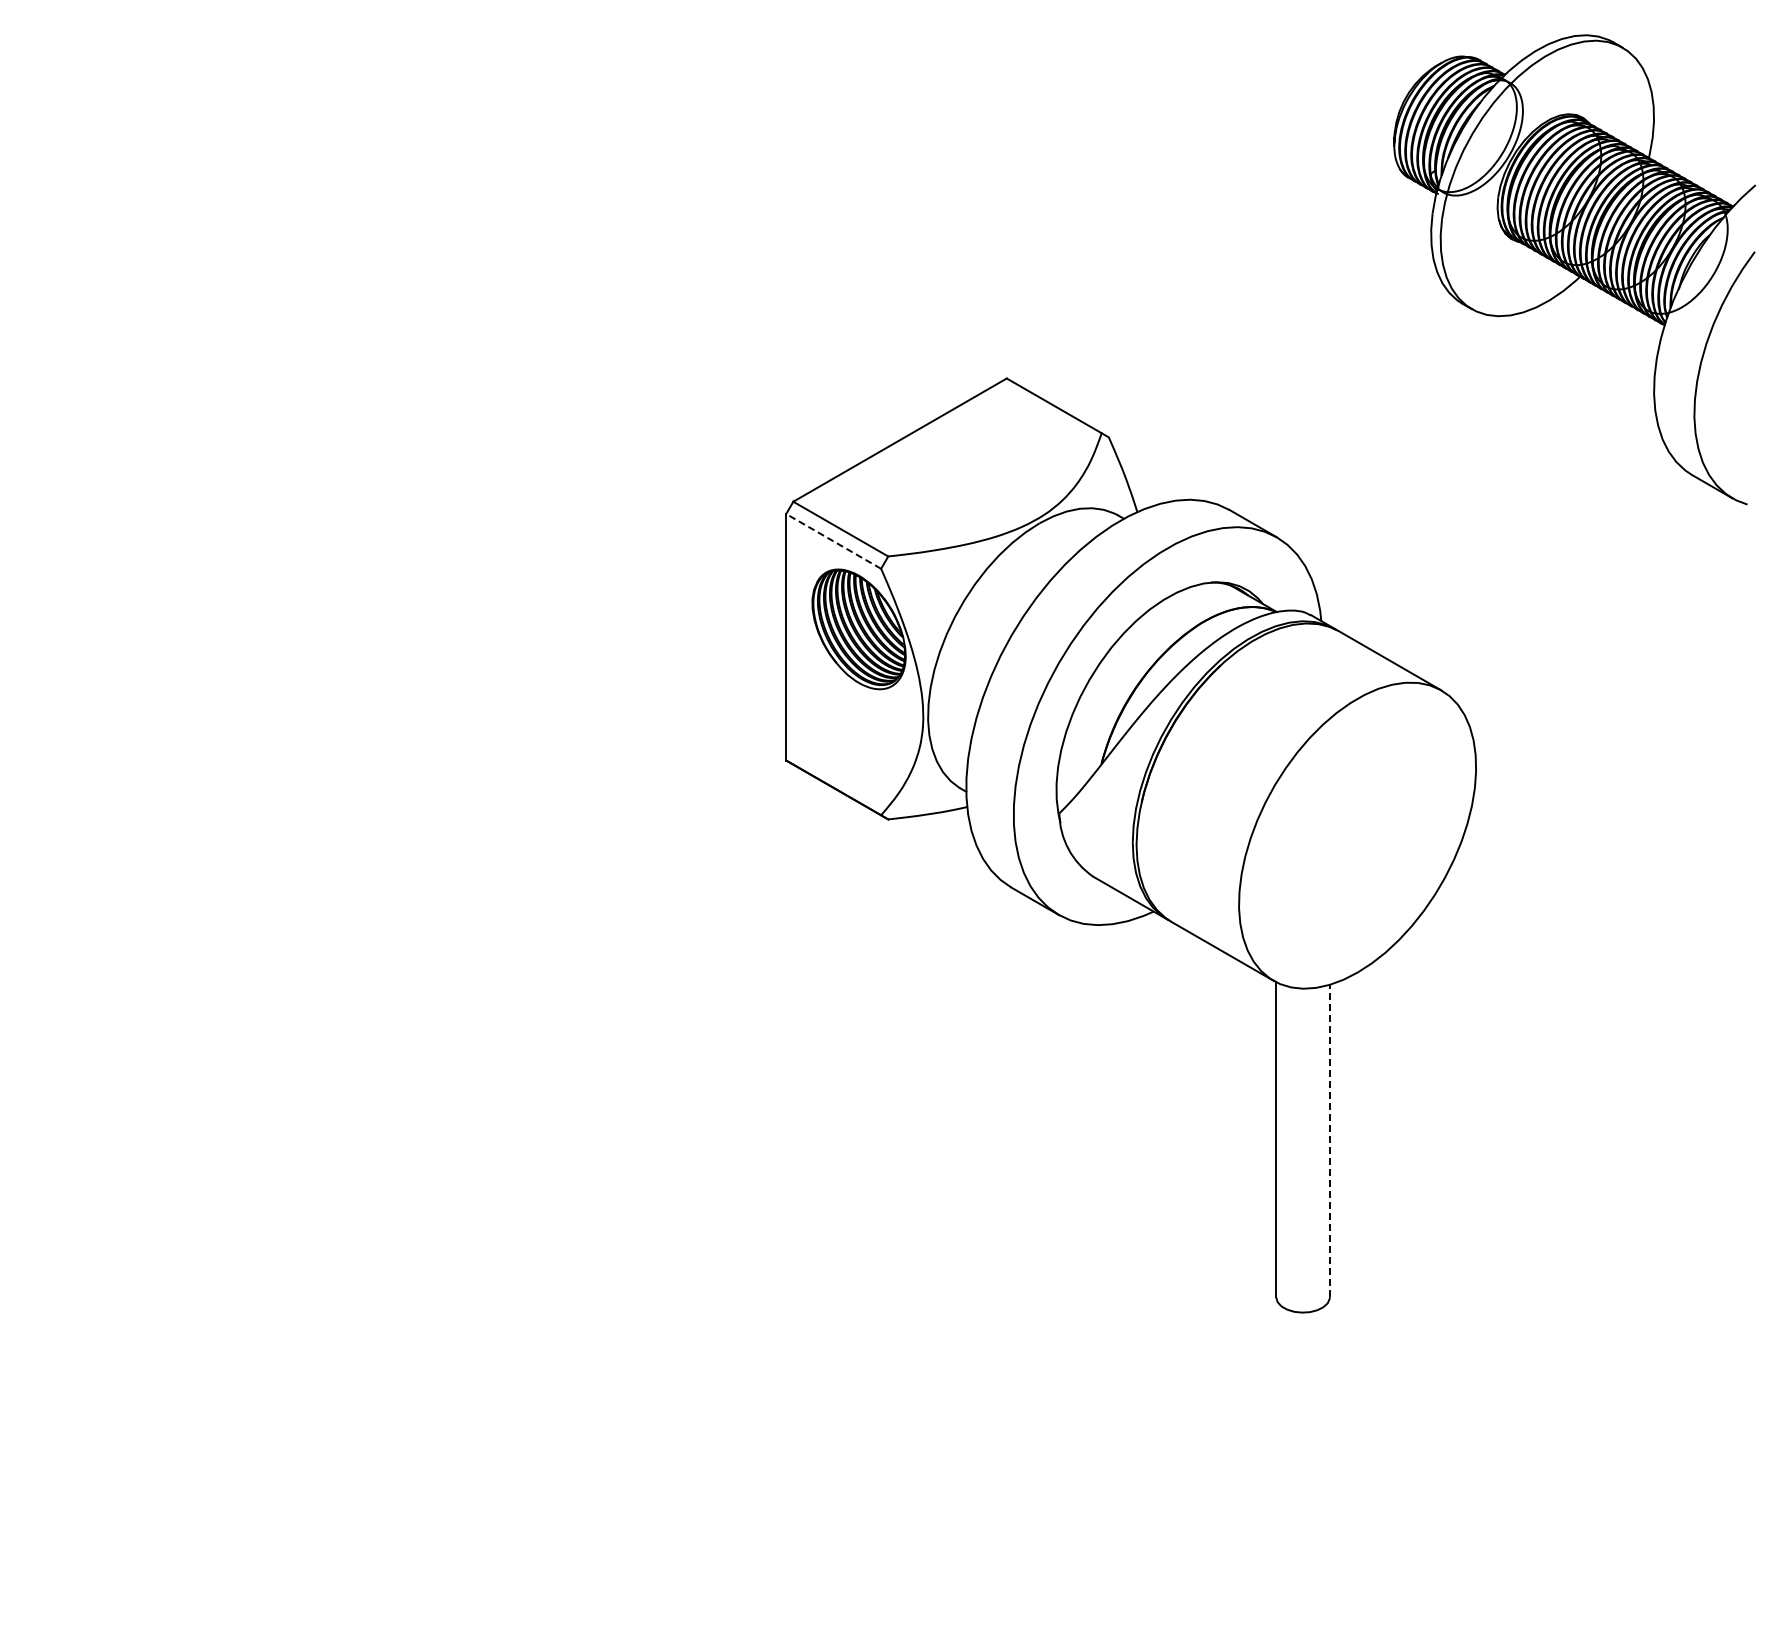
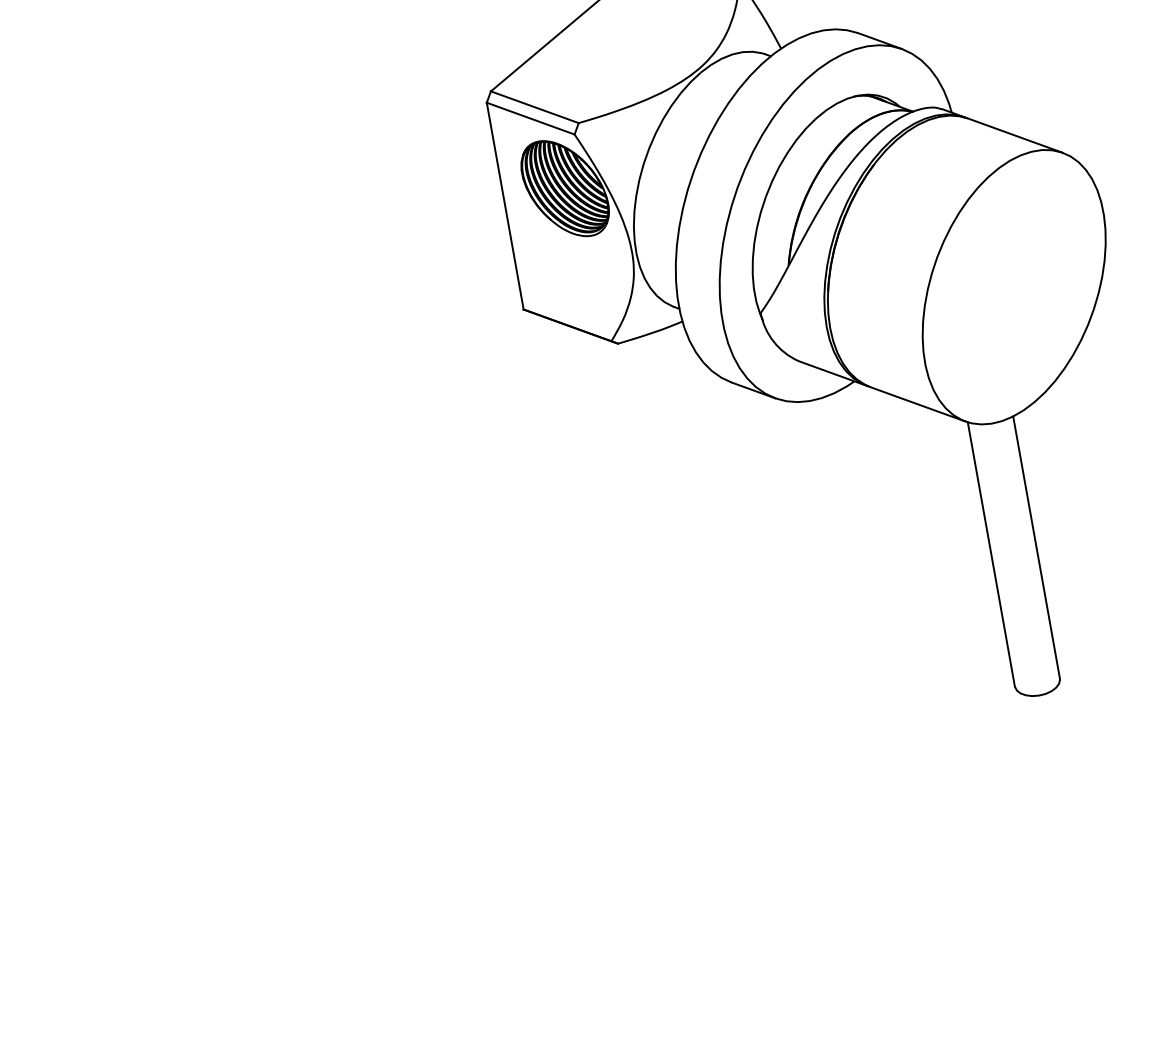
line: (833, 541) -> (530, 118), dashed -> solid
line: (1329, 1140) -> (1036, 547), dashed -> solid

